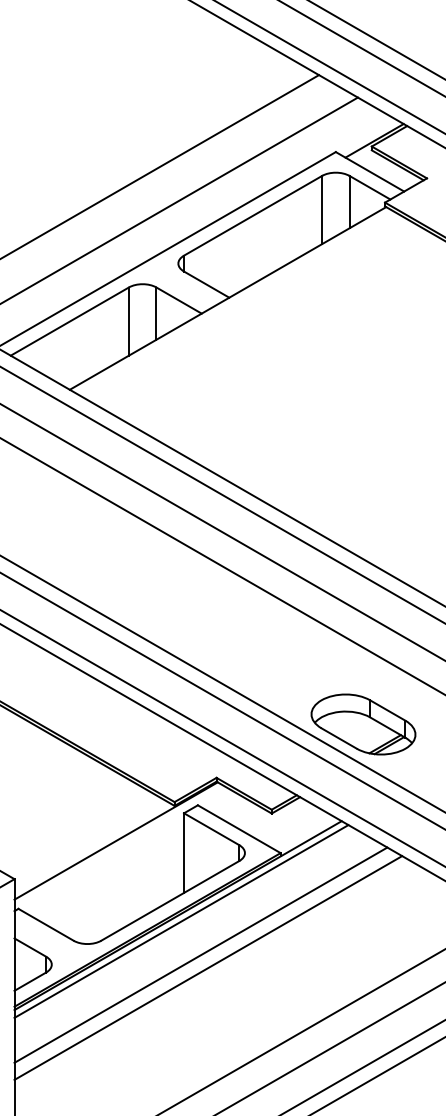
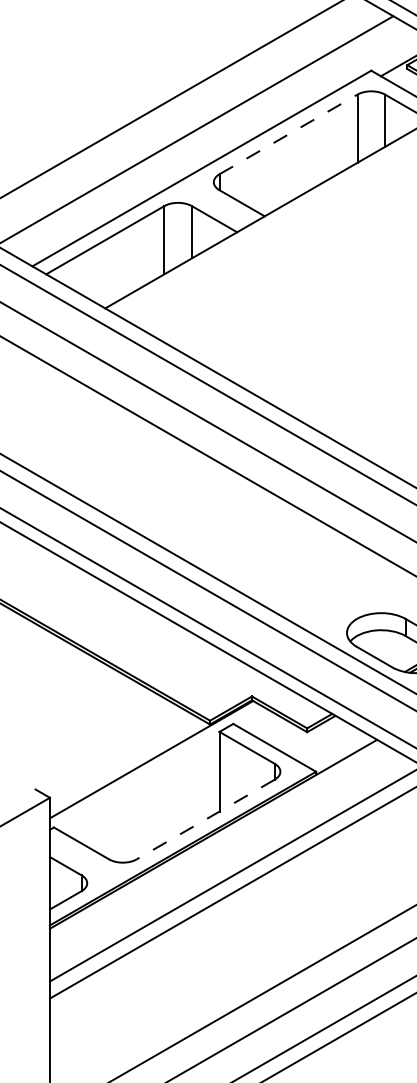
line: (253, 215) -> (288, 134), solid -> dashed
line: (170, 900) -> (205, 819), solid -> dashed
line: (181, 921) -> (216, 840), removed

